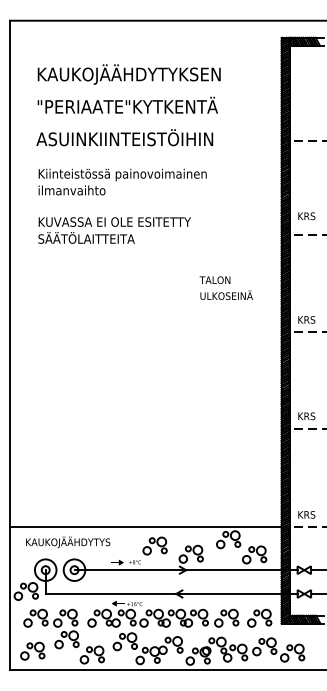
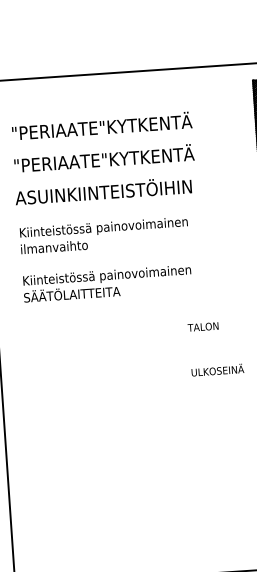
text: (128, 74) -> (102, 127), KAUKOJÄÄHDYTYKSEN -> "PERIAATE"KYTKENTÄ
text: (126, 223) -> (110, 276), KUVASSA EI OLE ESITETTY -> Kiinteistössä painovoimainen
text: (226, 294) -> (217, 369), moved

